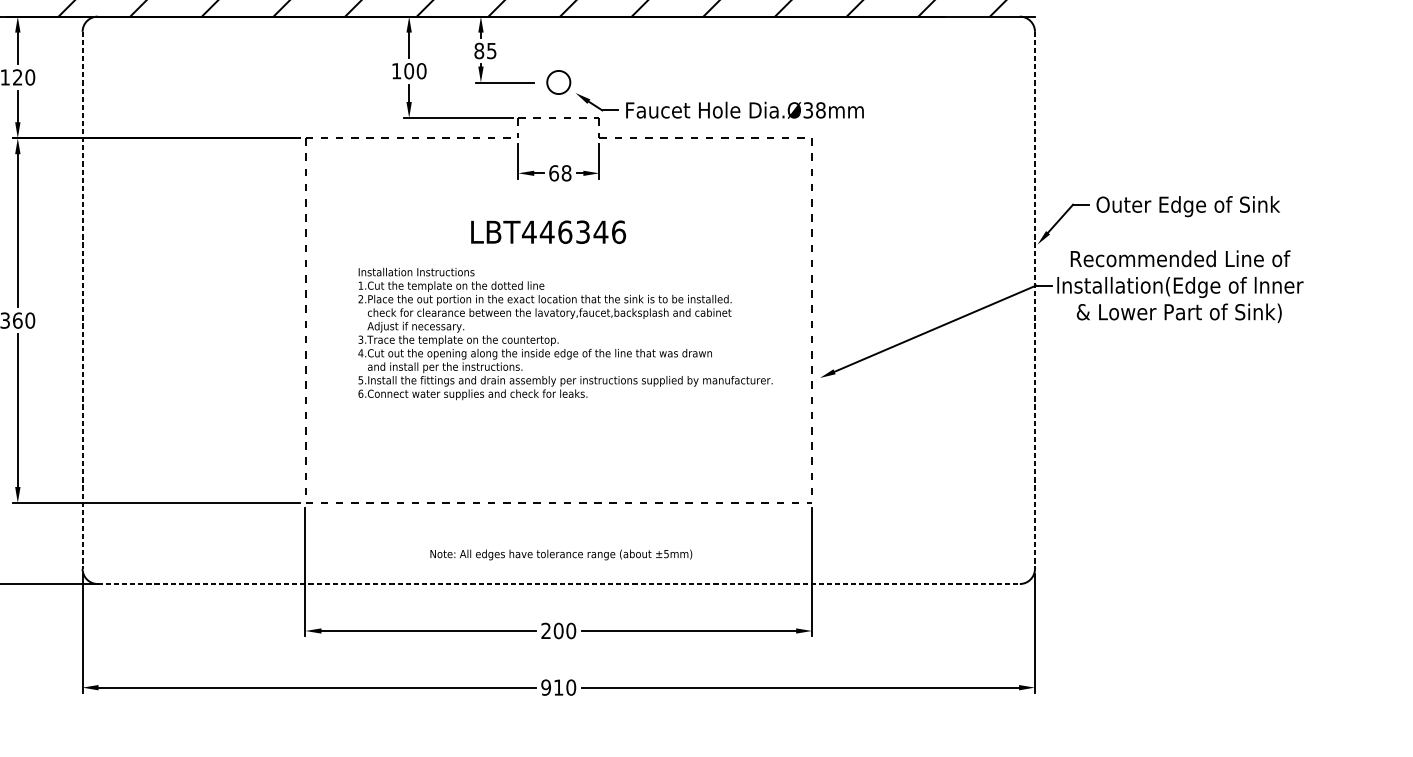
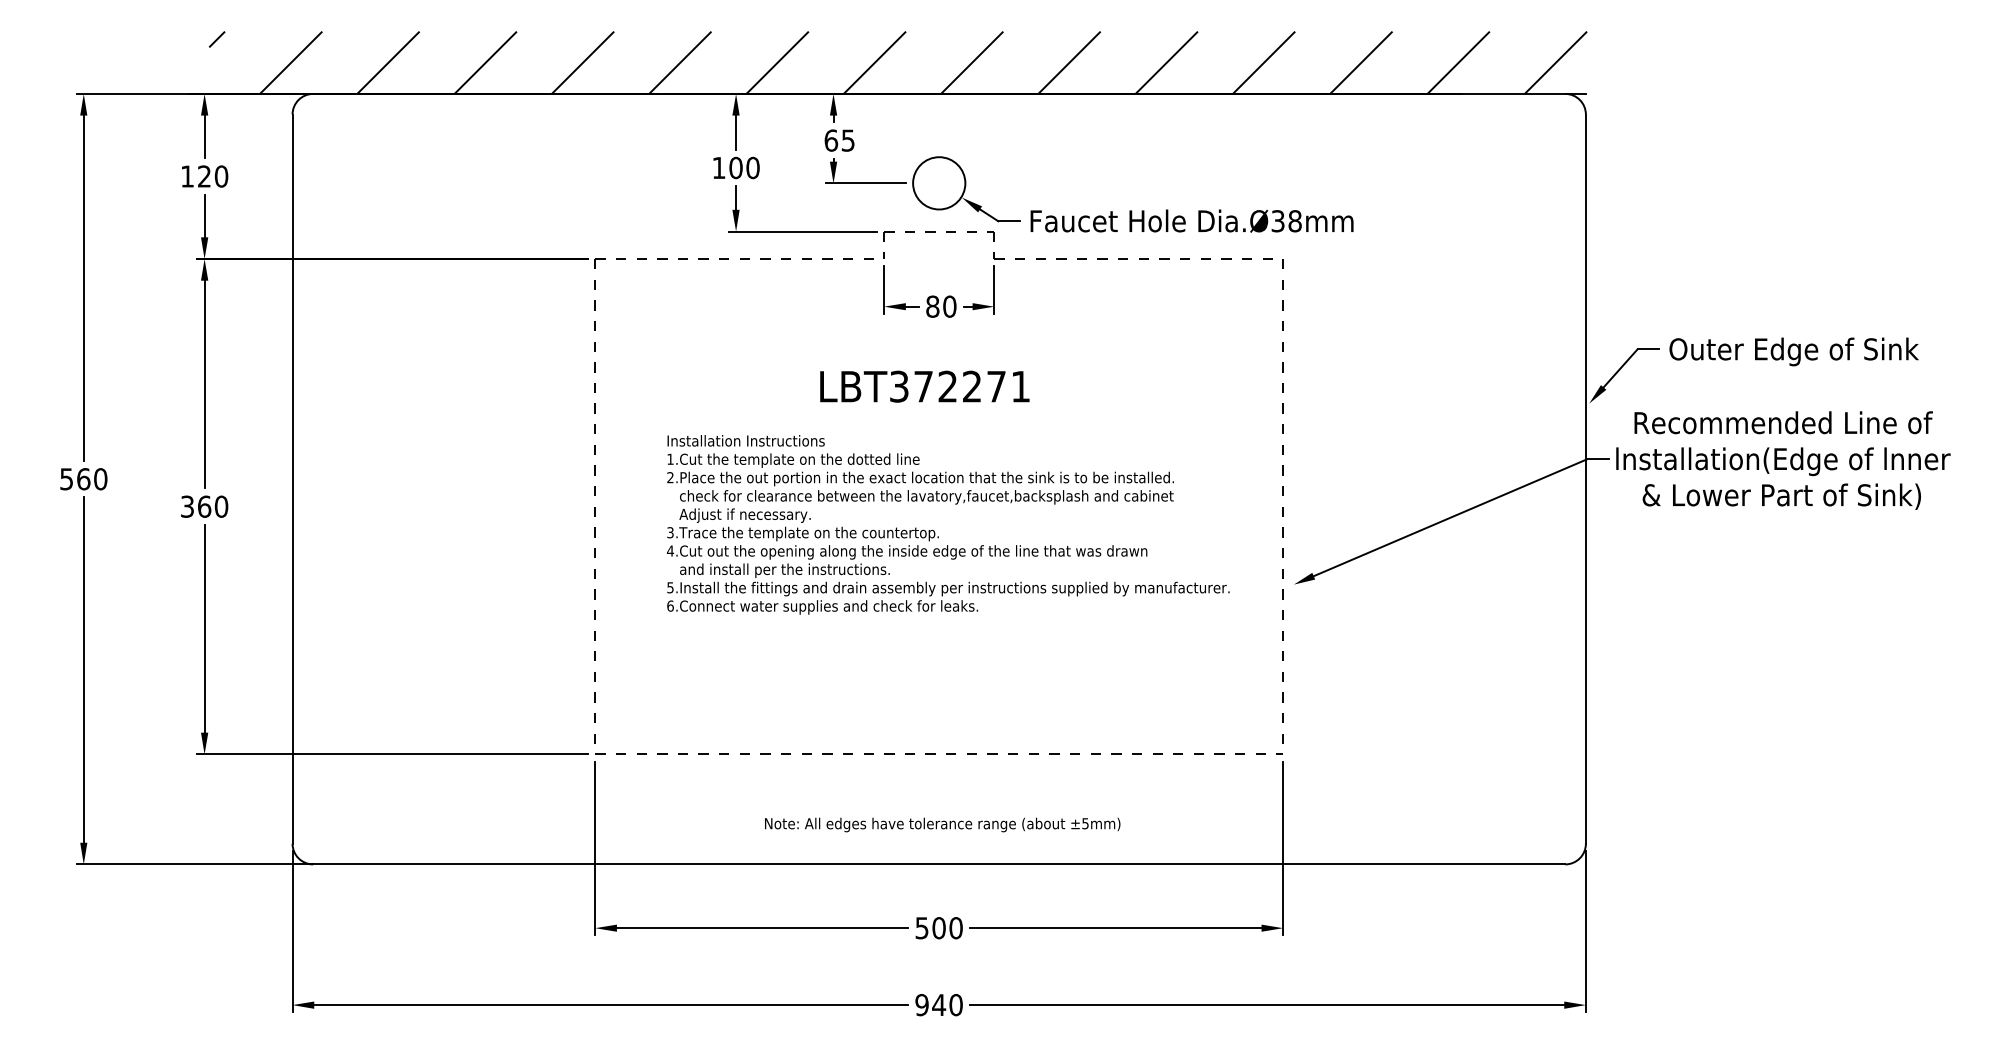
text: (479, 50) -> (831, 140), 85 -> 65
circle: (558, 82) -> (939, 183), size x1.67
text: (560, 173) -> (941, 306), 68 -> 80
text: (573, 232) -> (959, 386), LBT446346 -> LBT372271
line: (82, 300) -> (292, 479), dashed -> solid
line: (1034, 300) -> (1585, 479), dashed -> solid
line: (558, 584) -> (939, 864), dashed -> solid
text: (545, 631) -> (921, 928), 200 -> 500
text: (558, 687) -> (939, 1004), 910 -> 940

